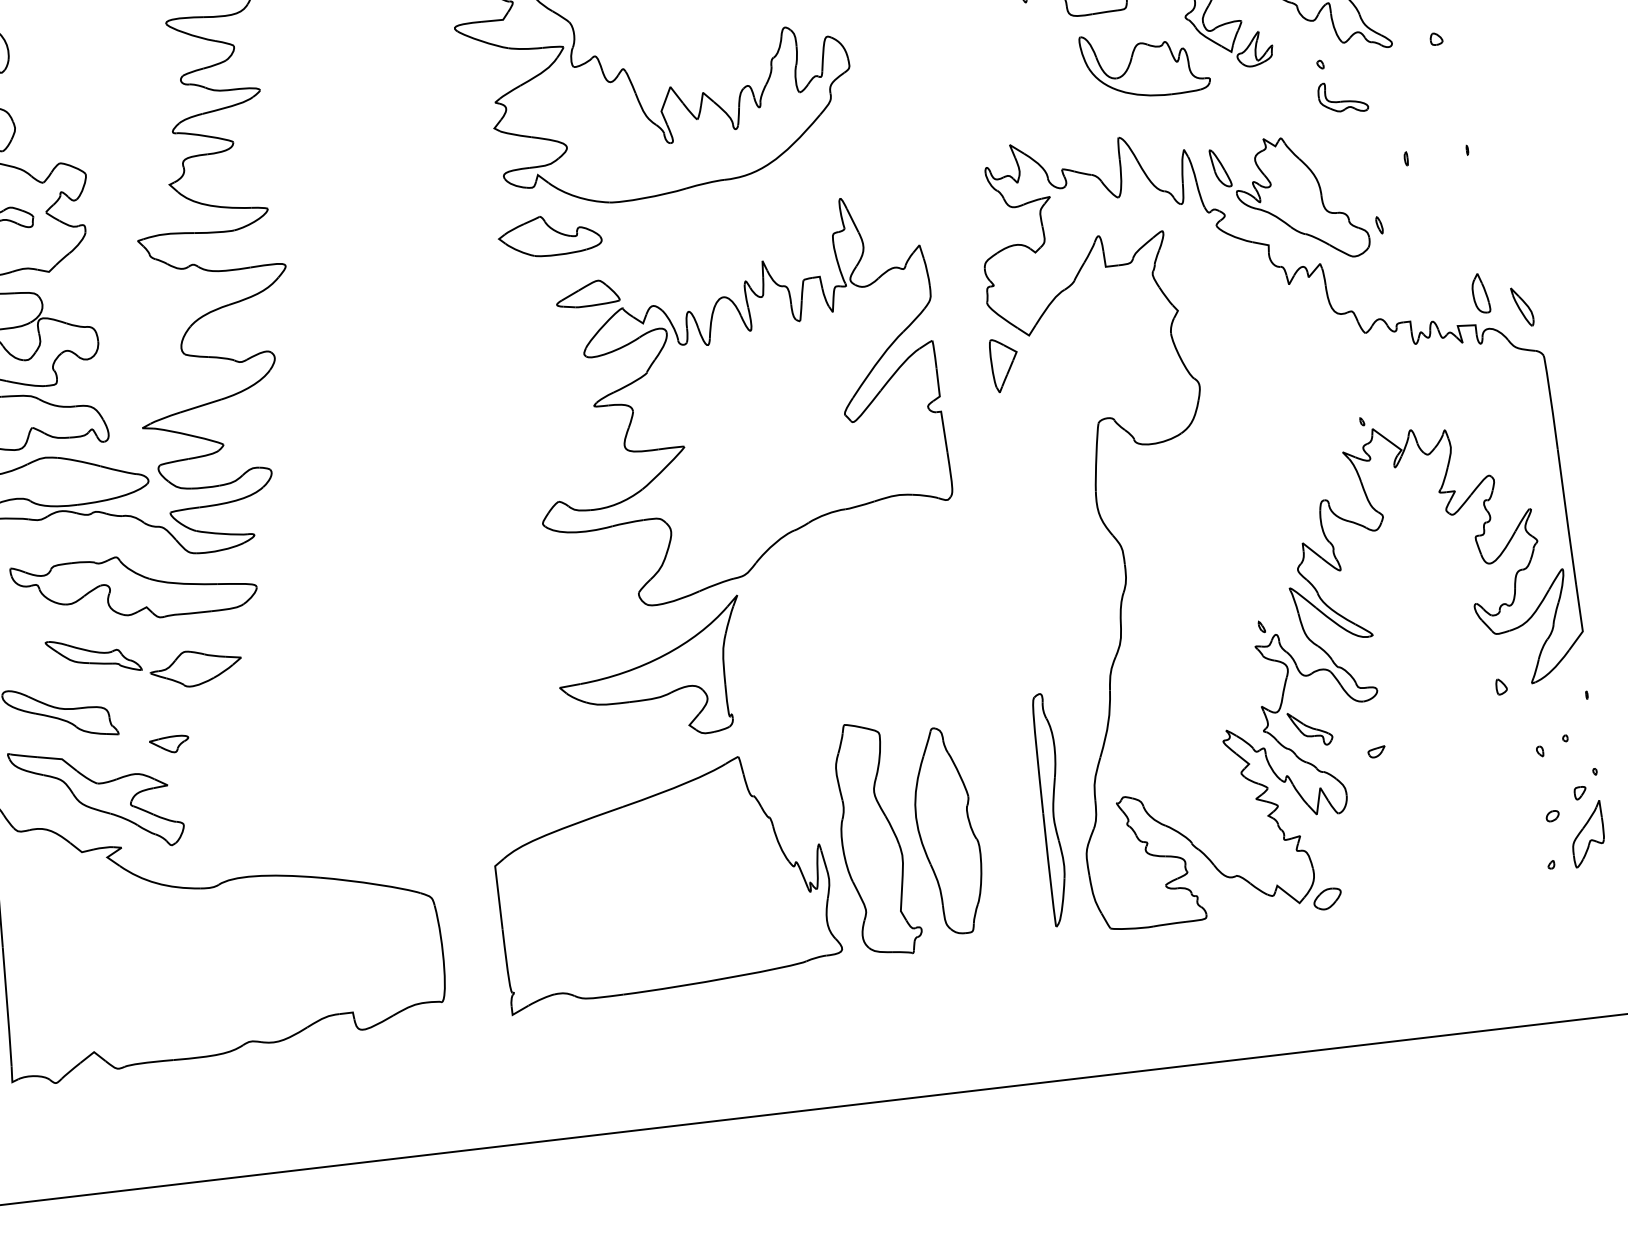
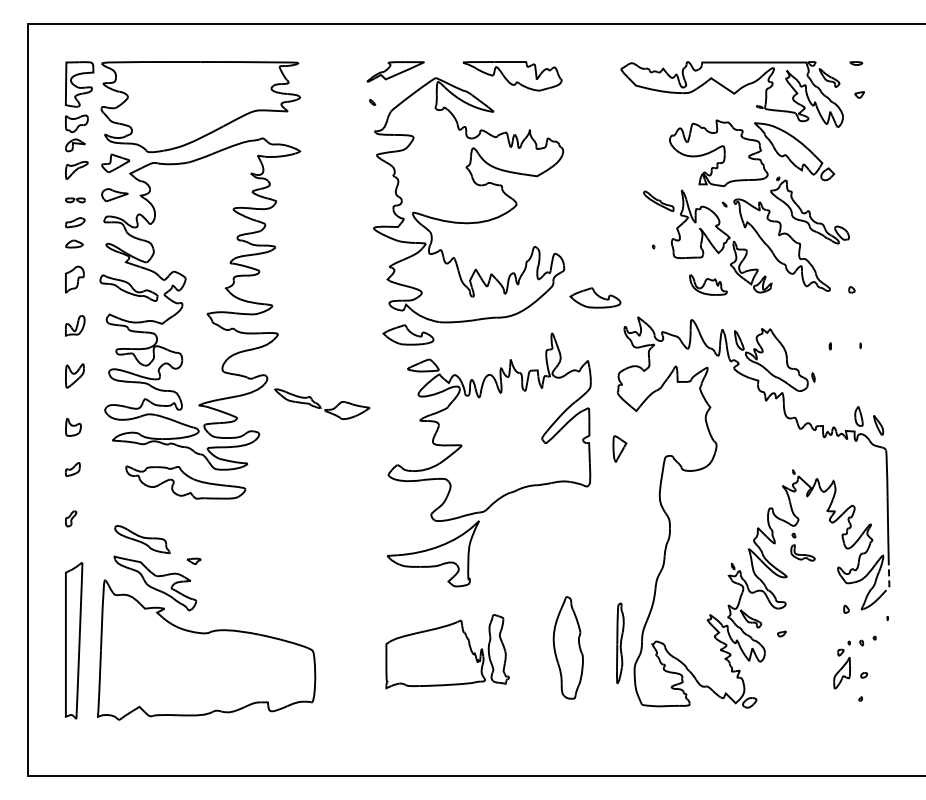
part: (1144, 62) -> (708, 284), size x0.6
part: (1326, 86) -> (795, 546), moved
part: (919, 115) -> (595, 297), added
part: (1003, 364) -> (619, 448), moved
line: (1581, 620) -> (889, 581), solid -> dashed
part: (144, 659) -> (322, 403), moved
part: (168, 745) -> (193, 561), size x0.7
part: (1052, 809) -> (620, 643), size x0.7
part: (1584, 816) -> (841, 664), moved
part: (704, 866) -> (447, 651), size x0.6

